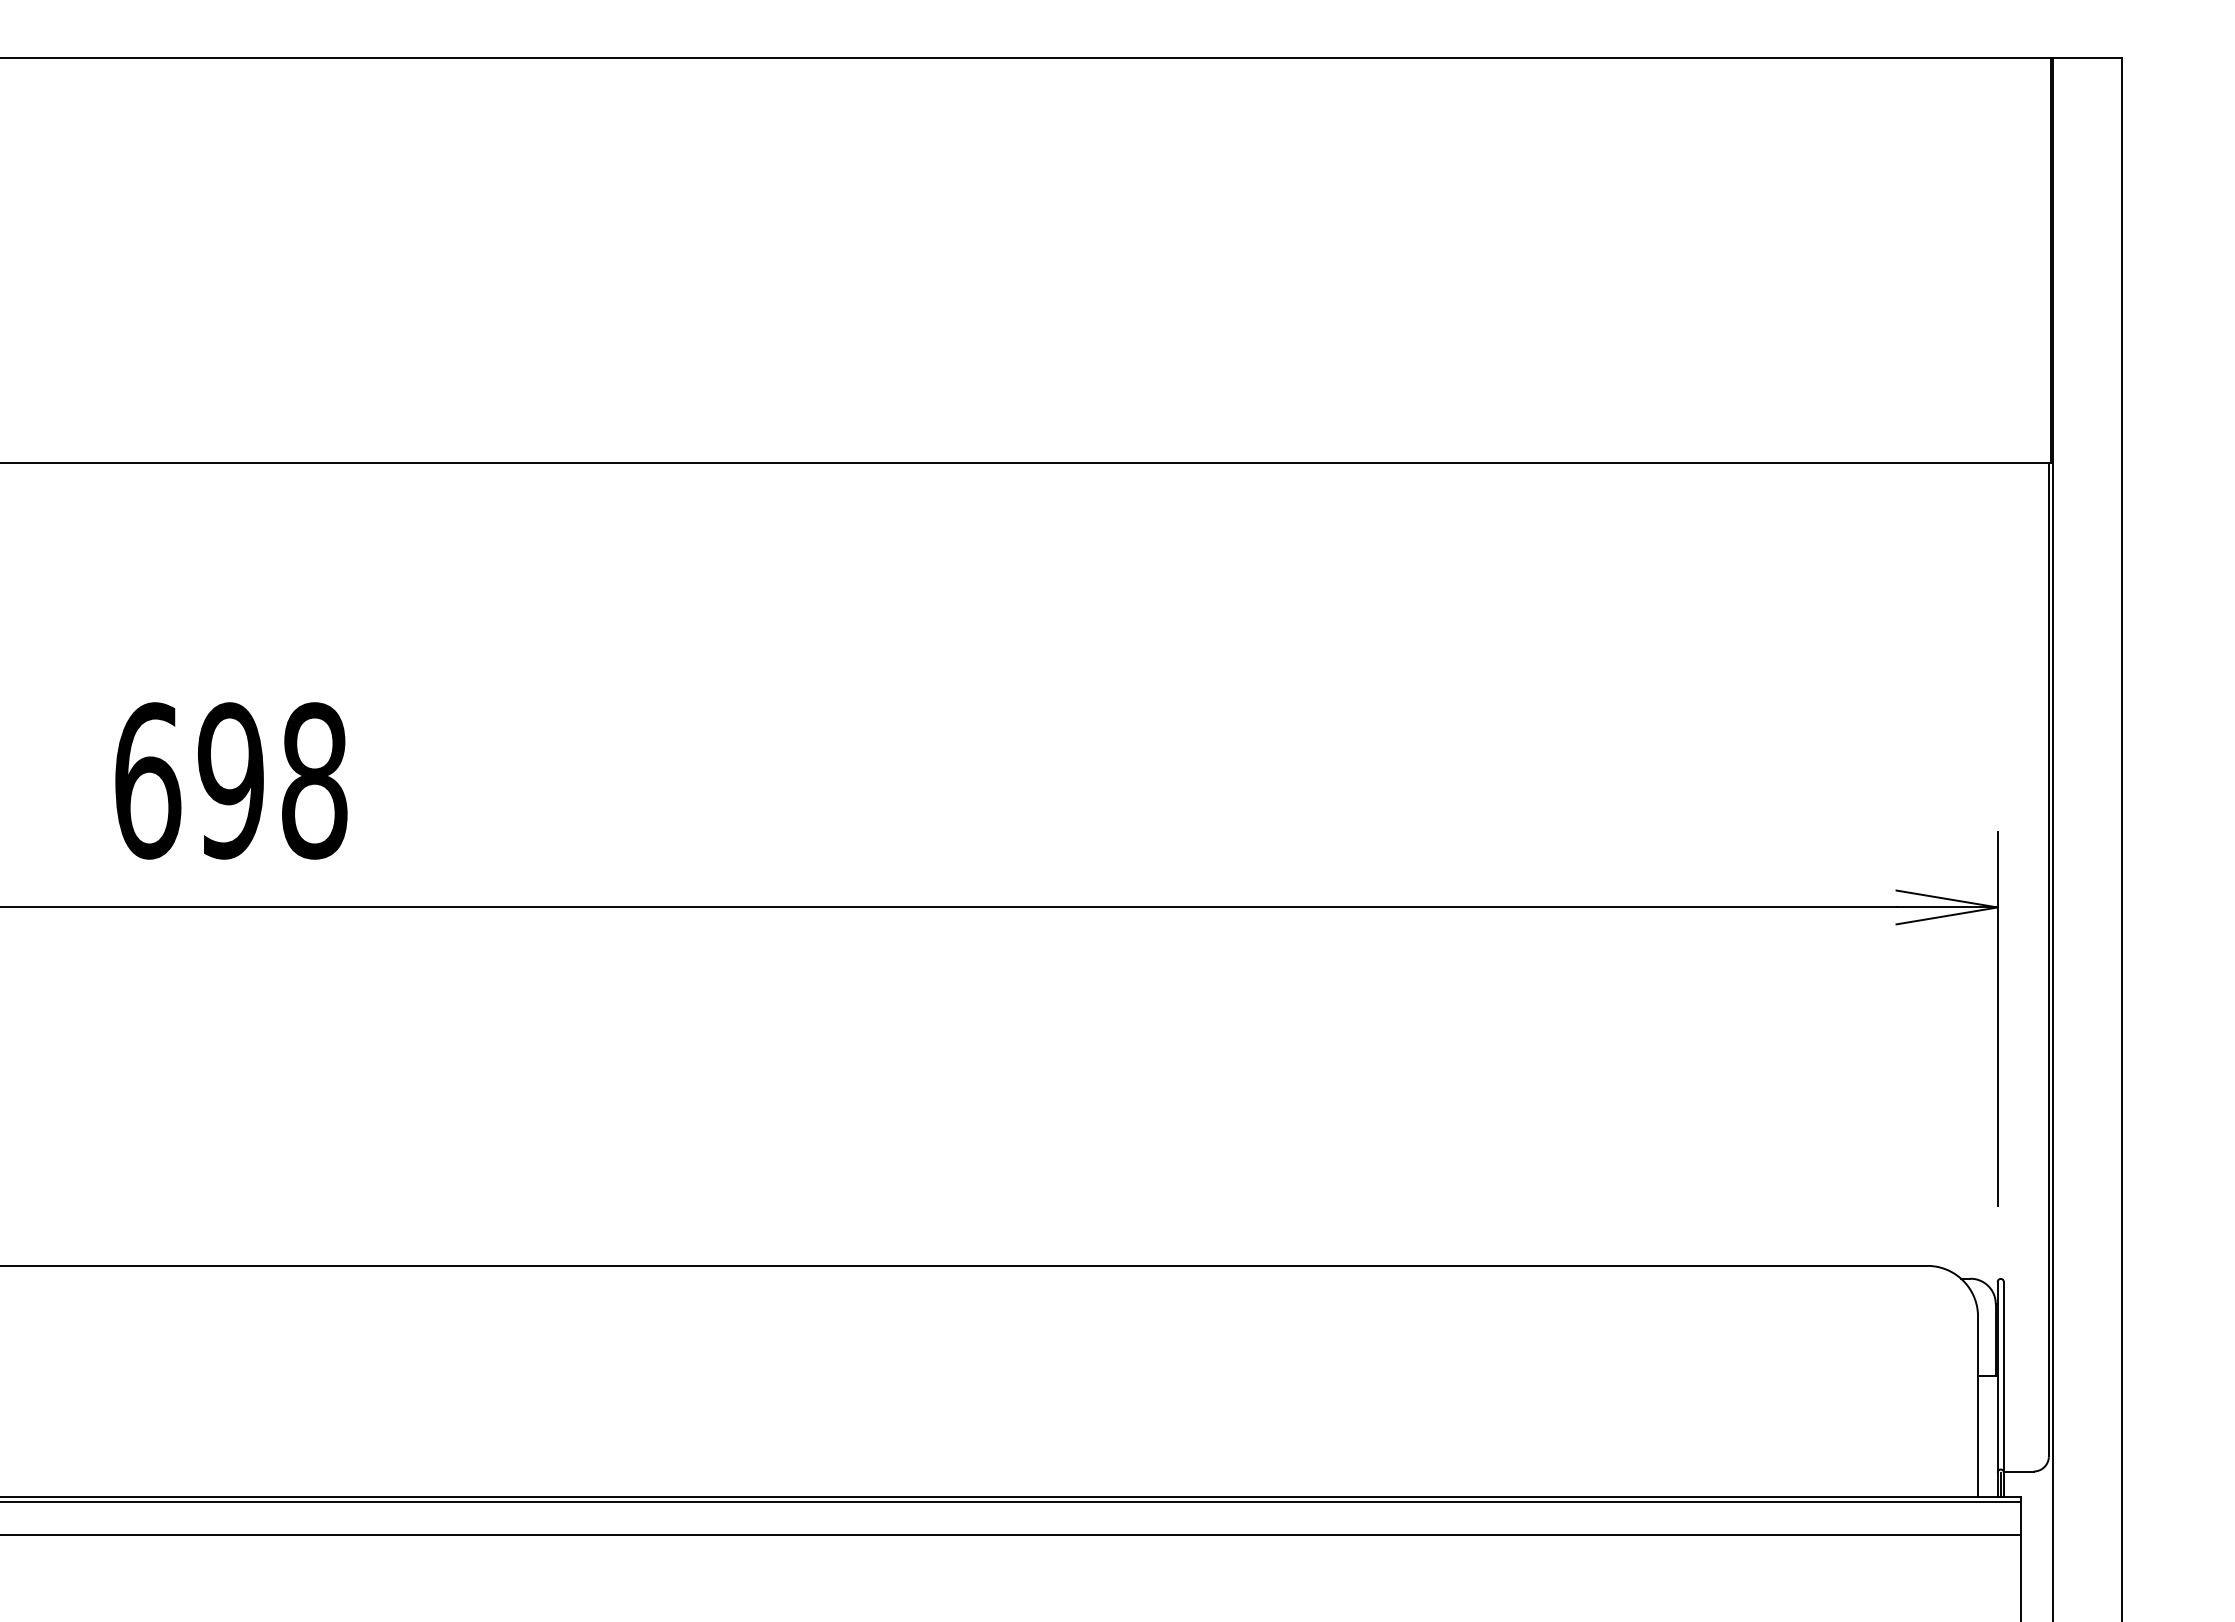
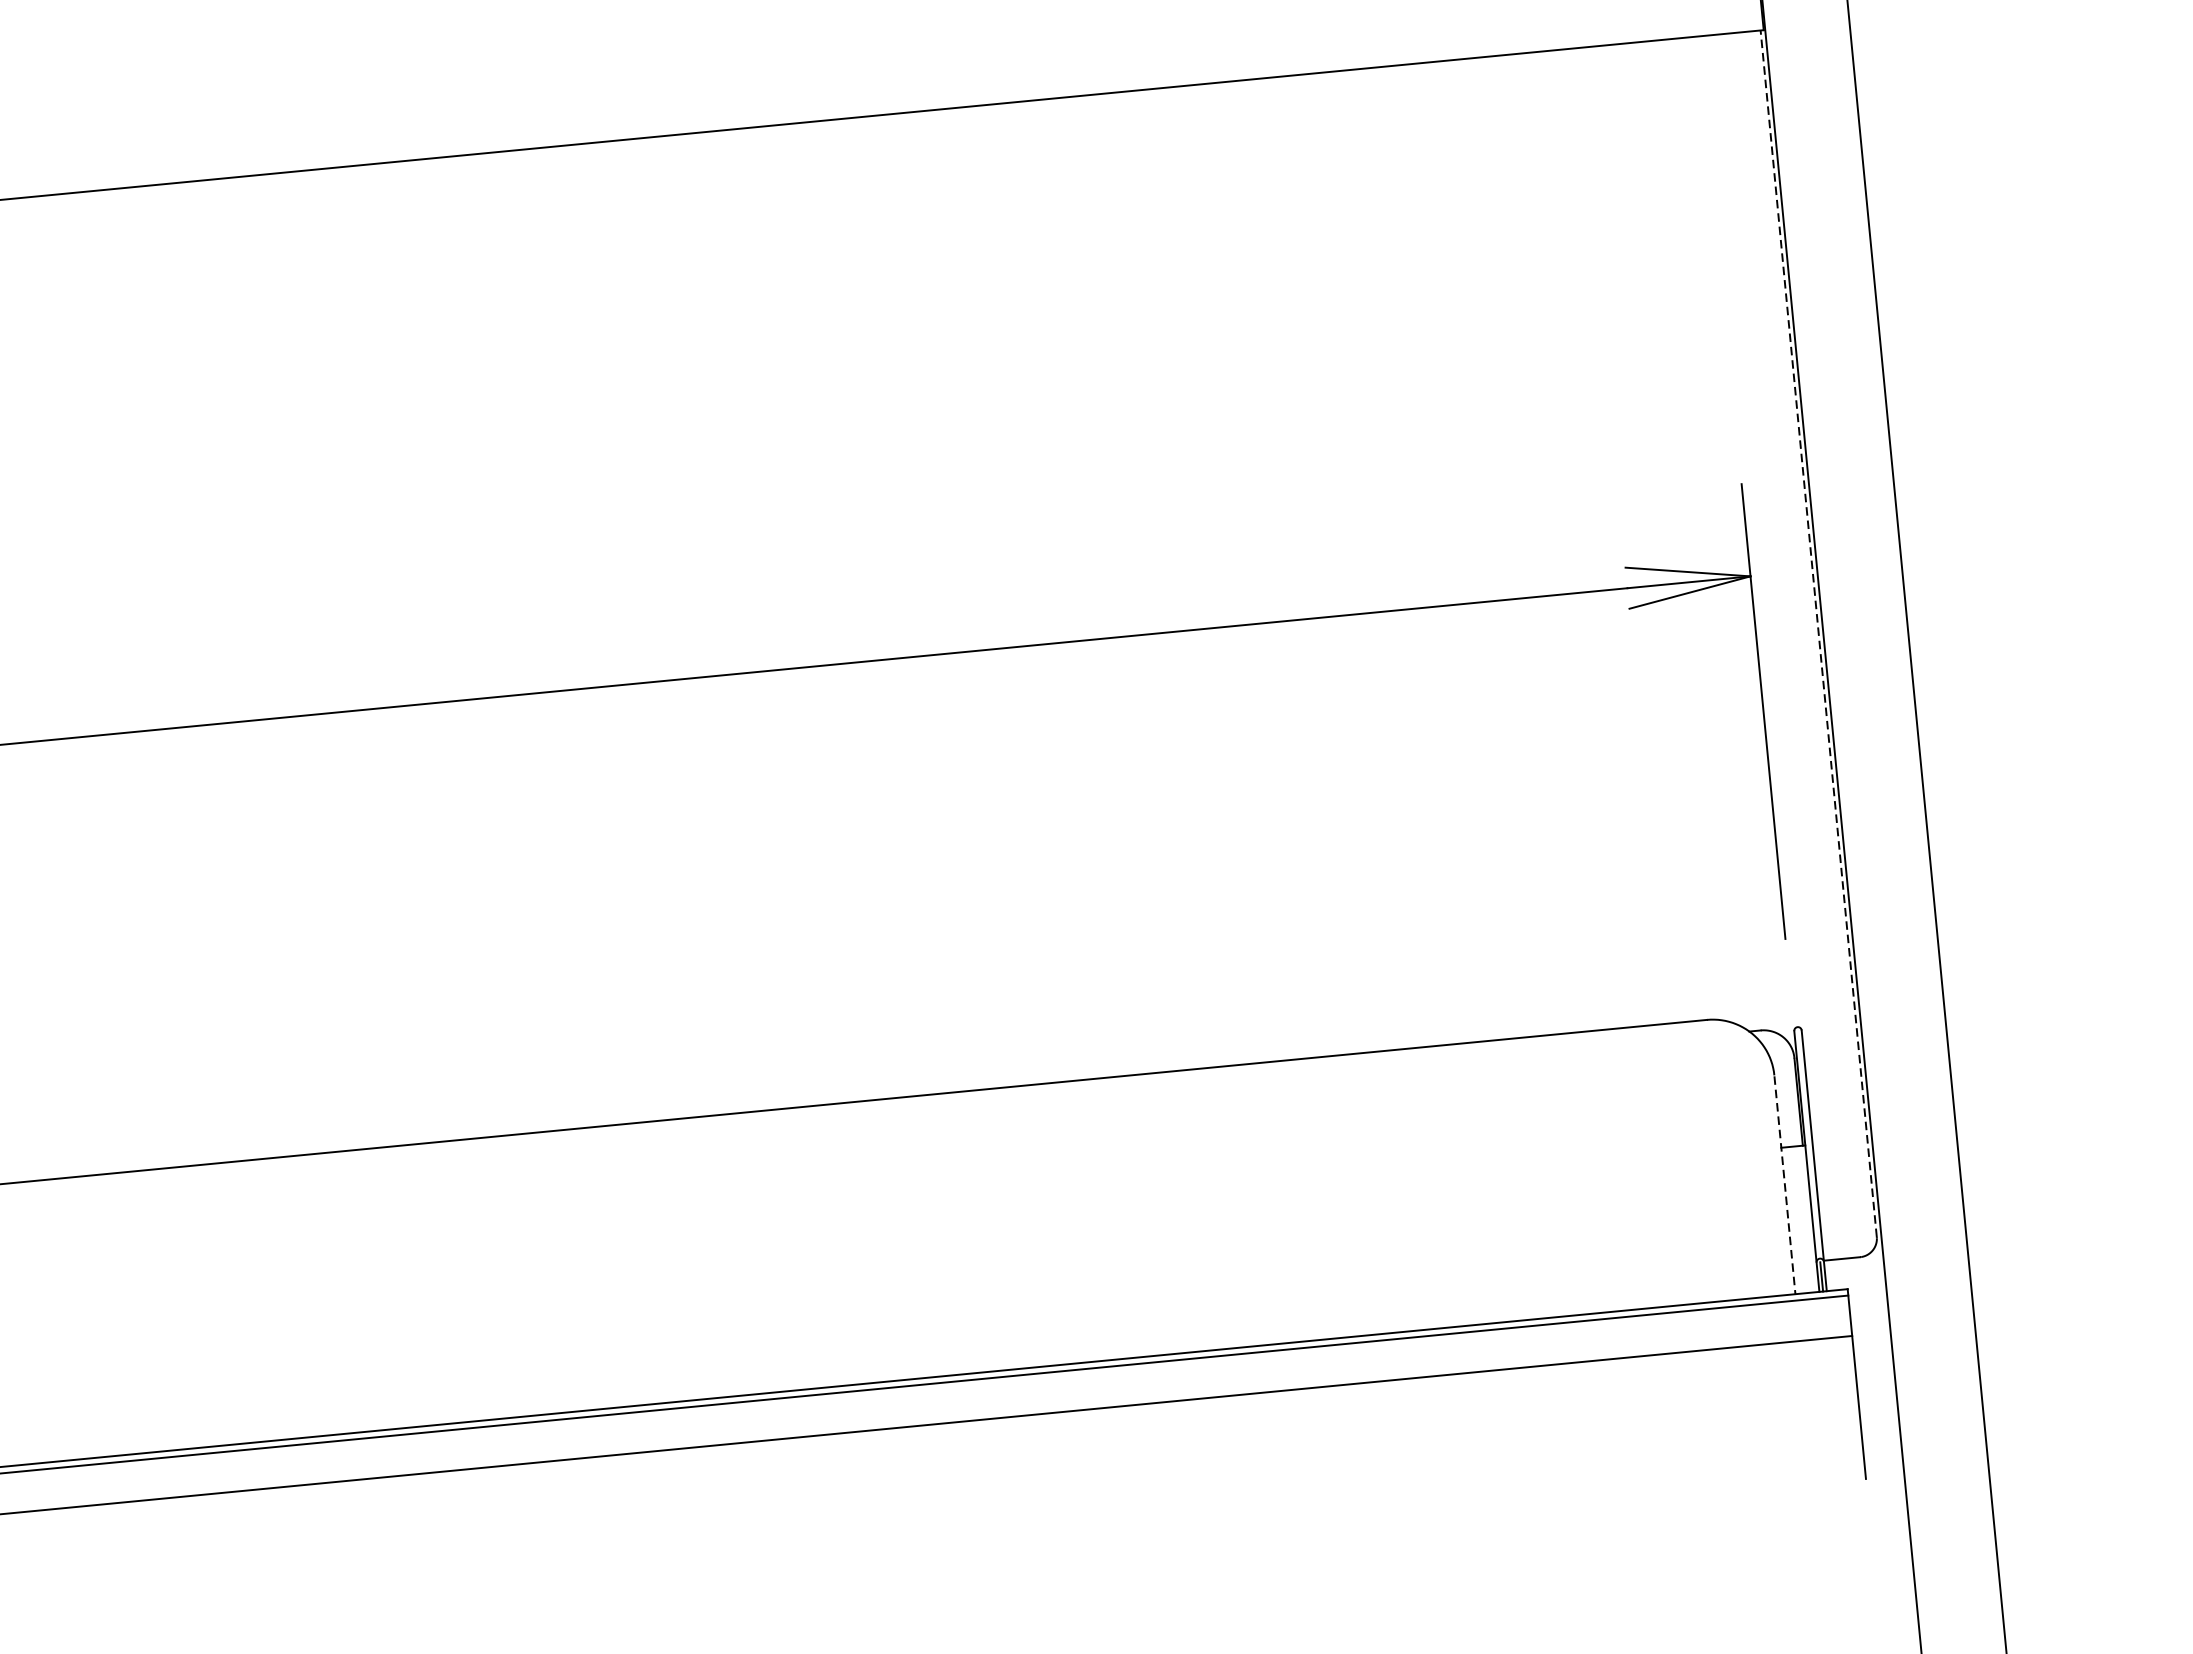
line: (2048, 959) -> (1818, 633), solid -> dashed
line: (1978, 1406) -> (1785, 1184), solid -> dashed

